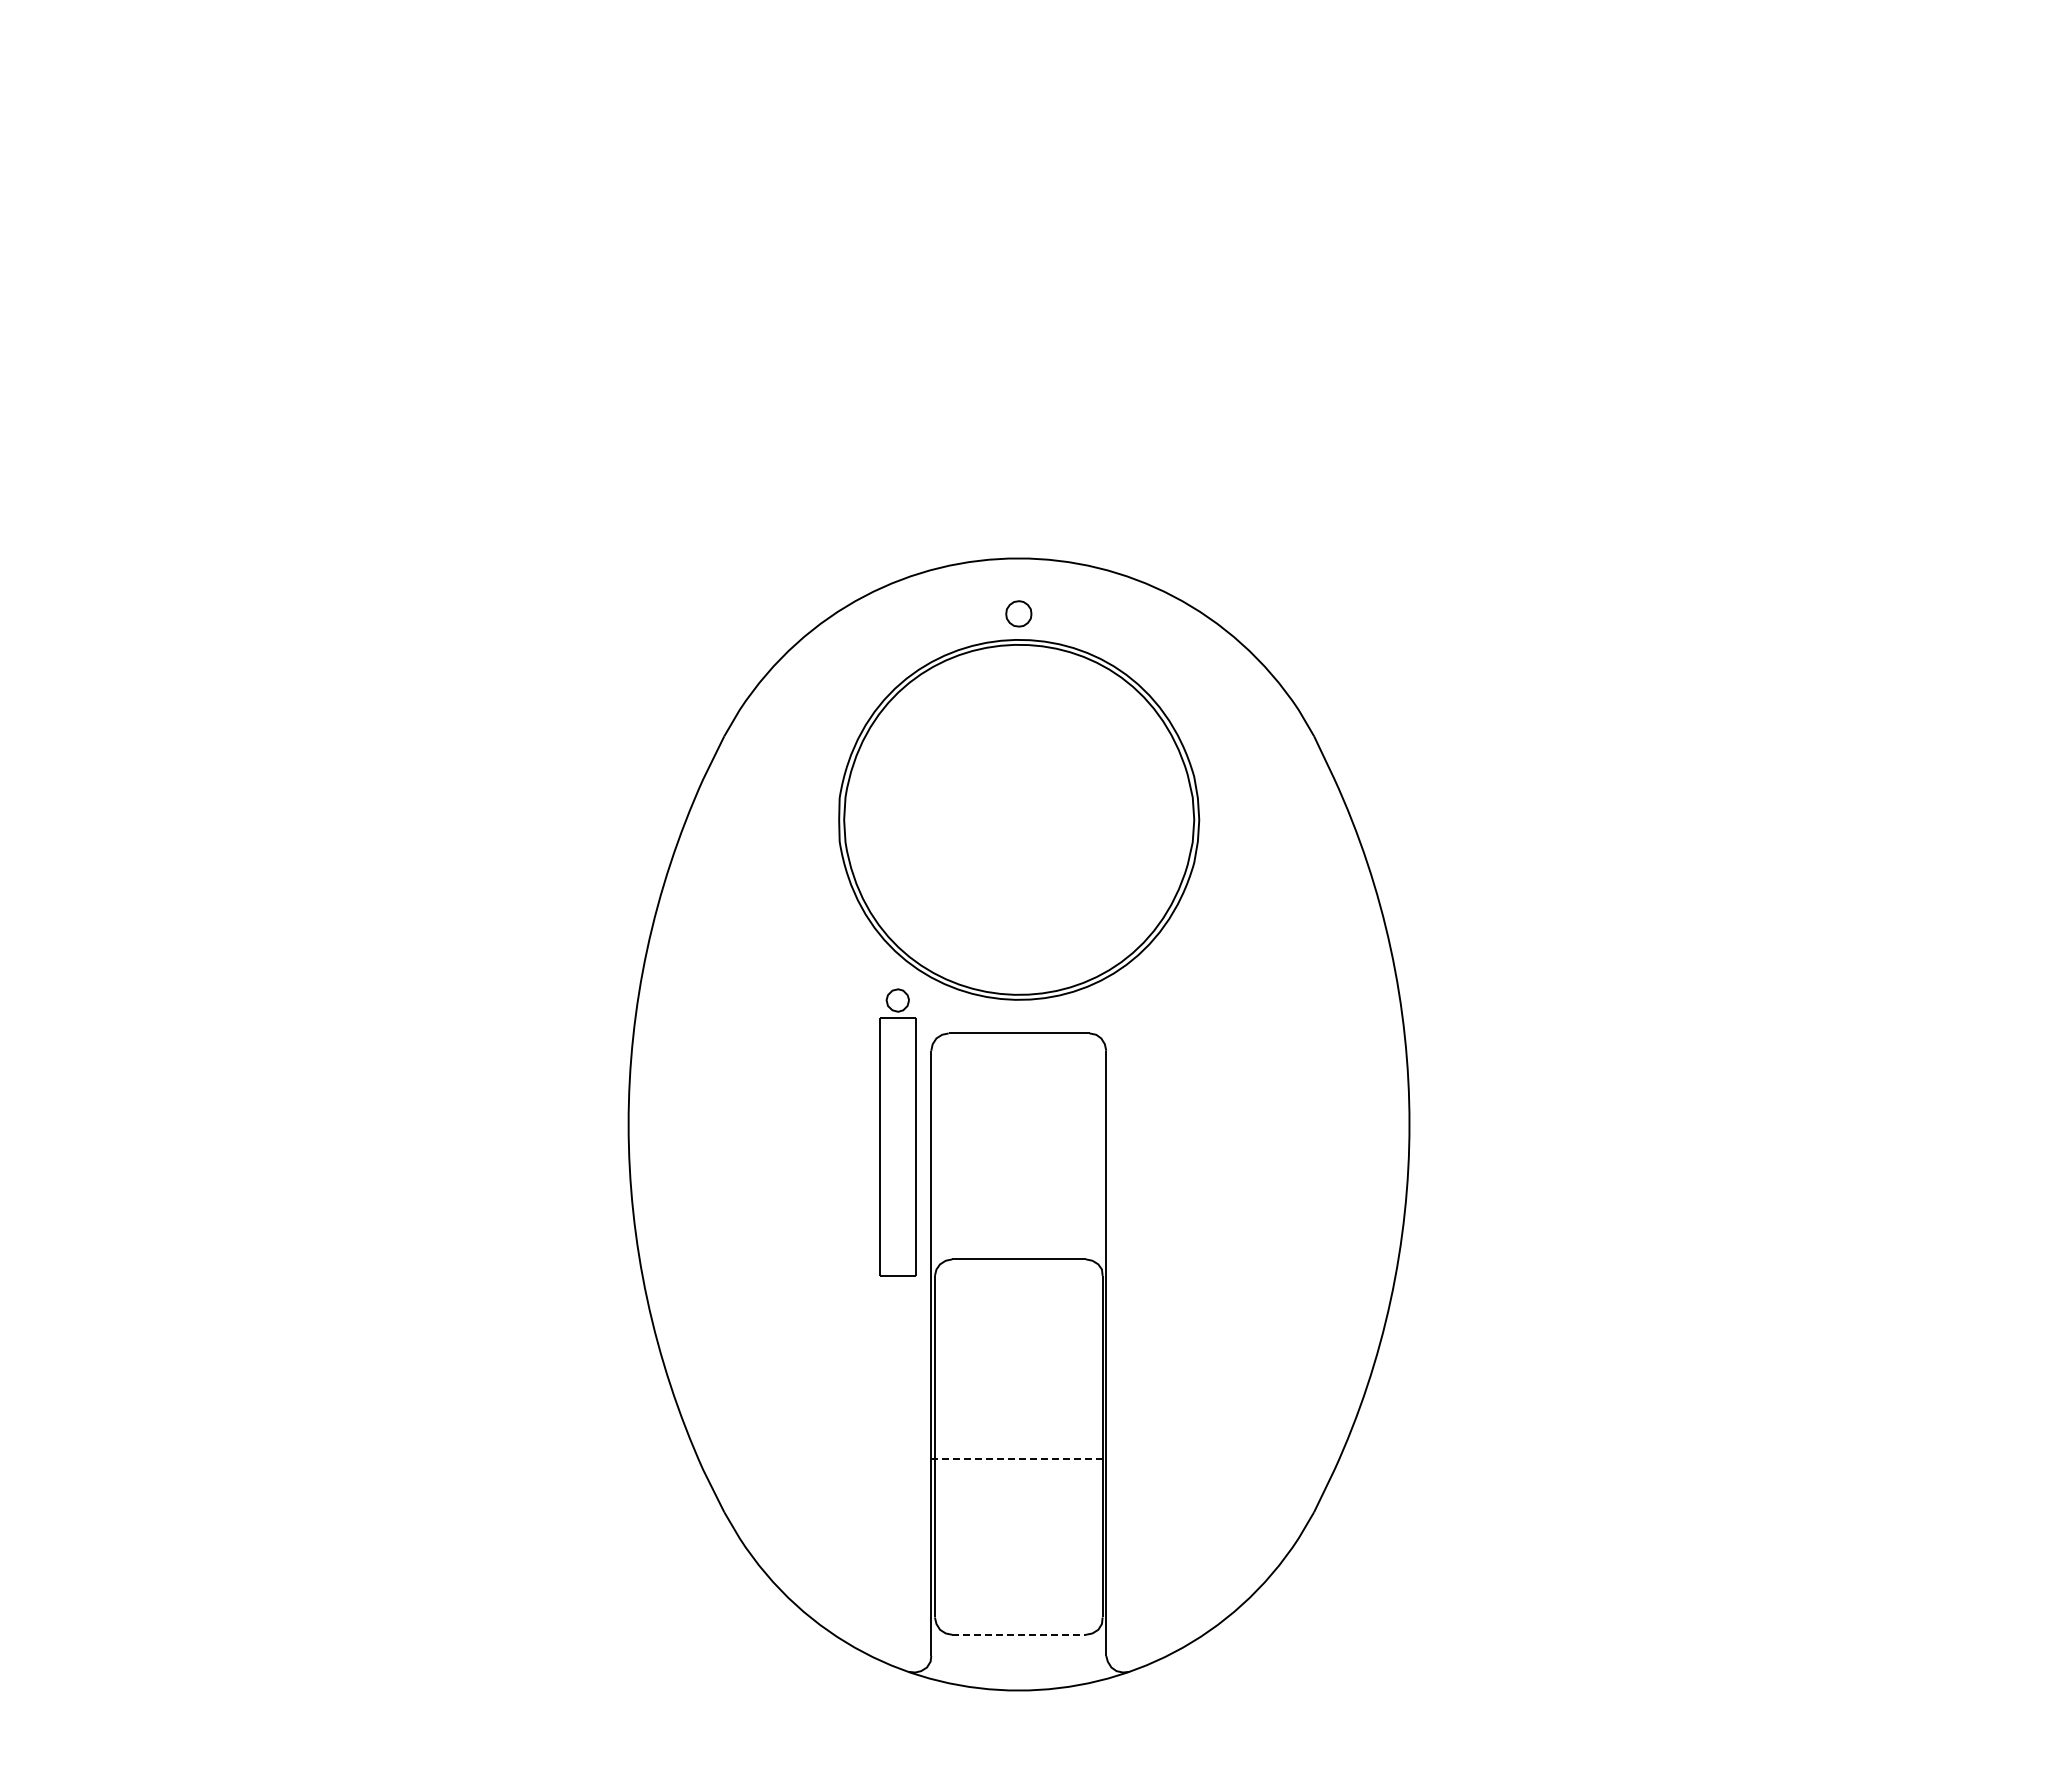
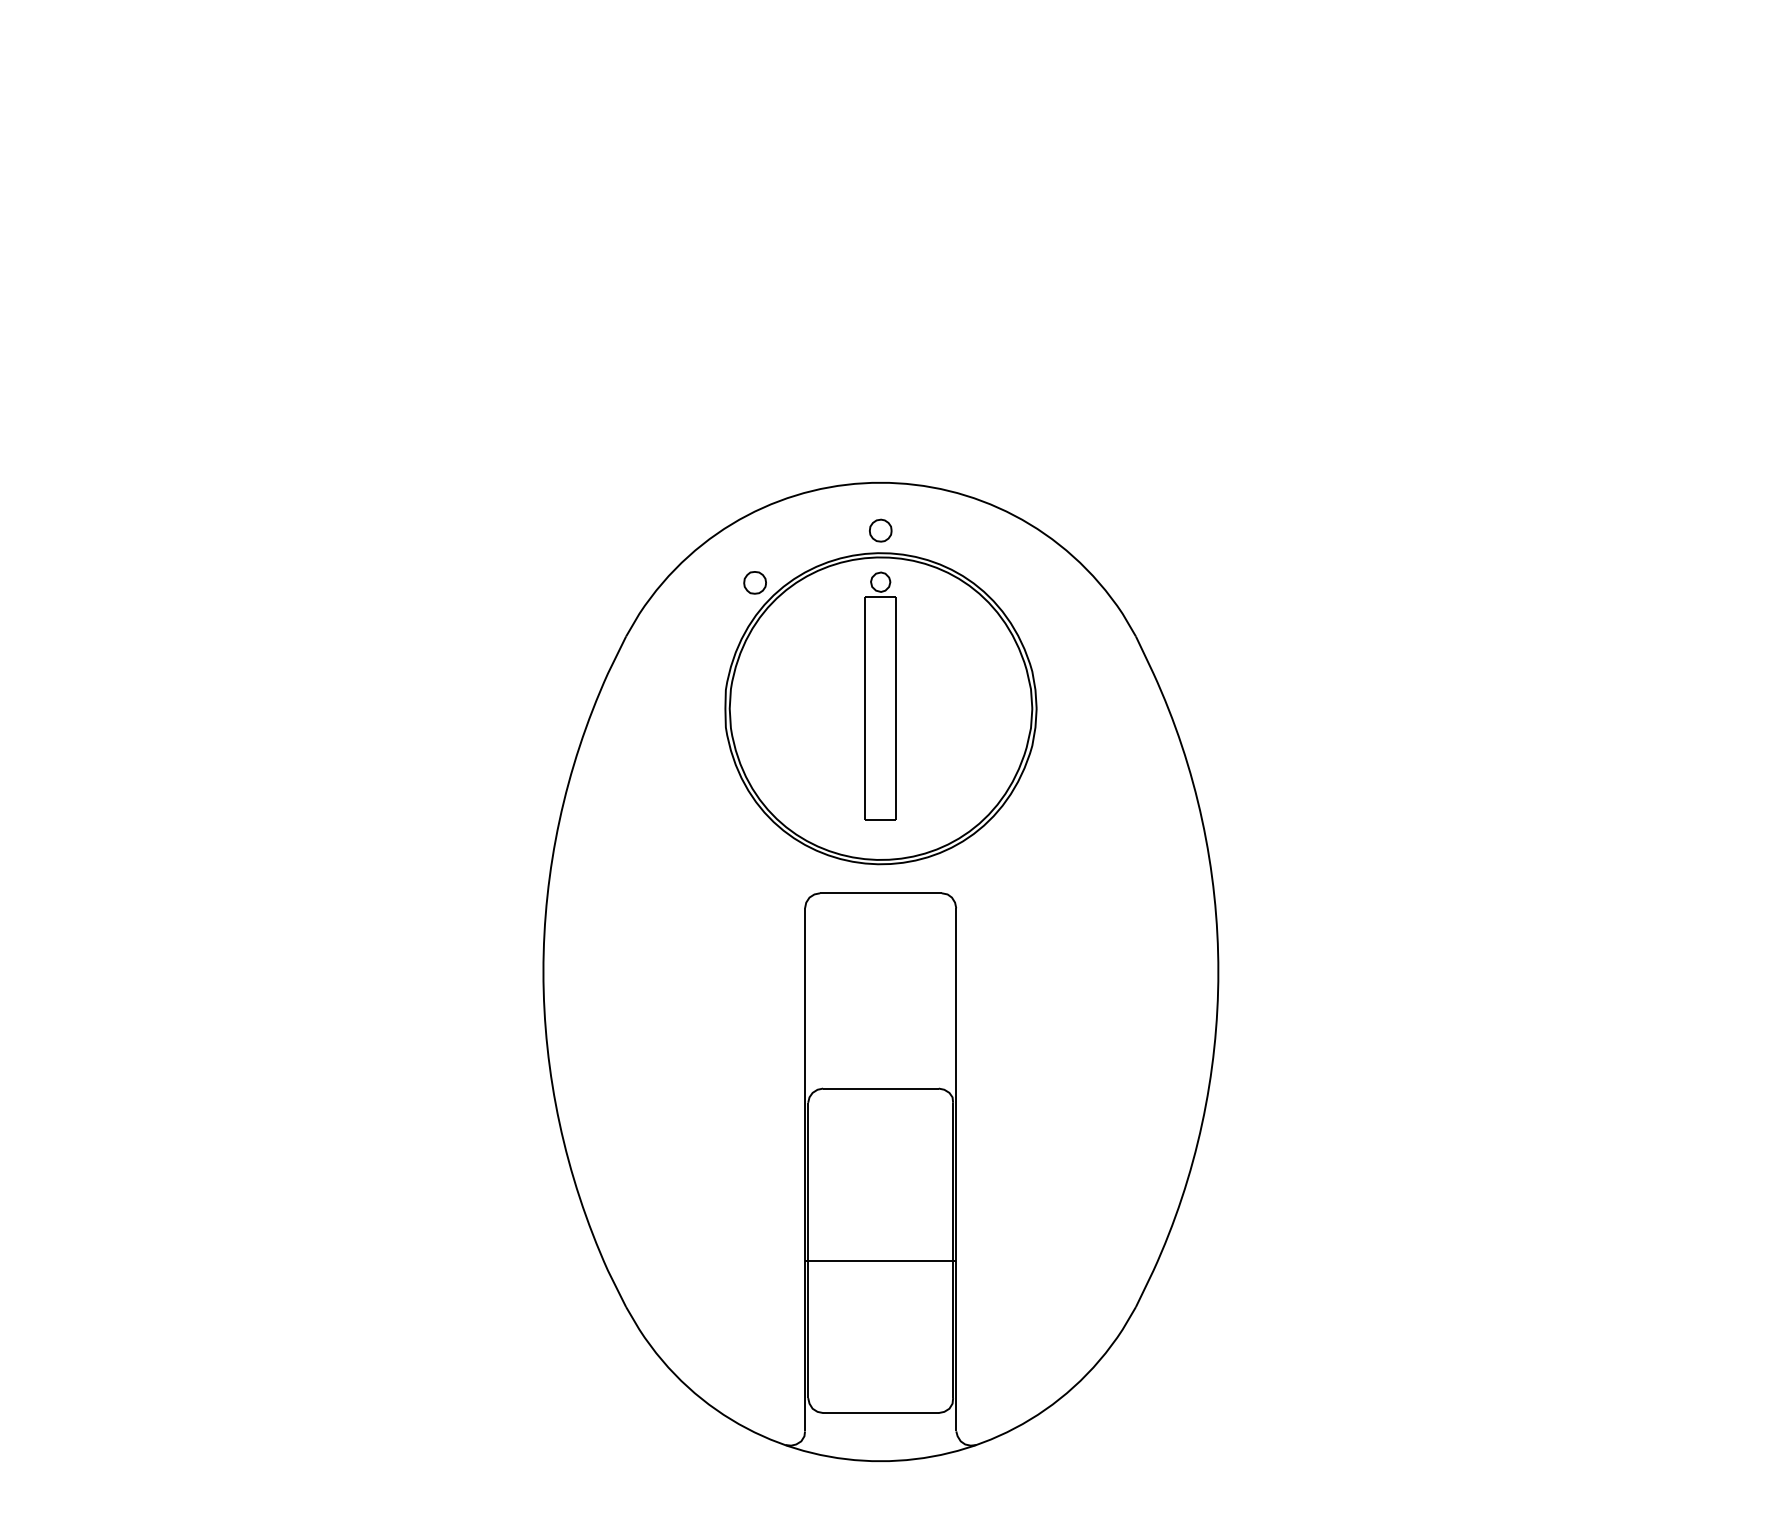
part: (873, 673) -> (755, 582), added
part: (897, 1132) -> (880, 696), moved
line: (1019, 1459) -> (881, 1261), dashed -> solid
line: (1019, 1634) -> (881, 1412), dashed -> solid

